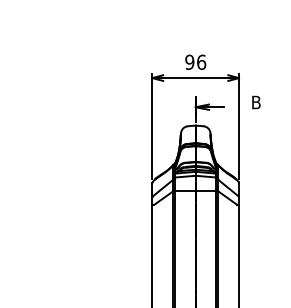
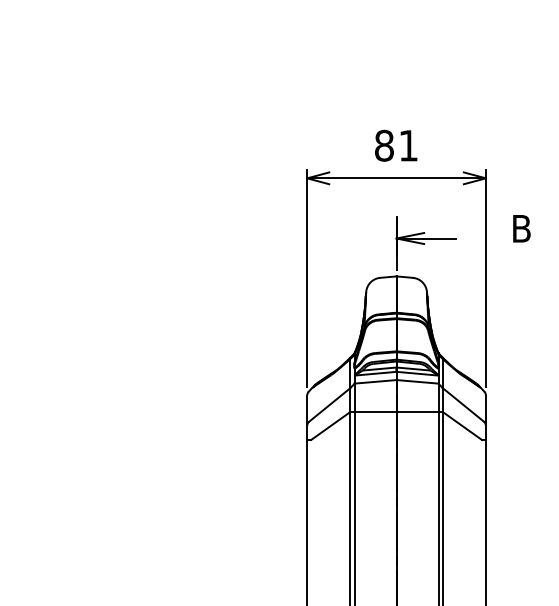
text: (195, 61) -> (396, 144), 96 -> 81

